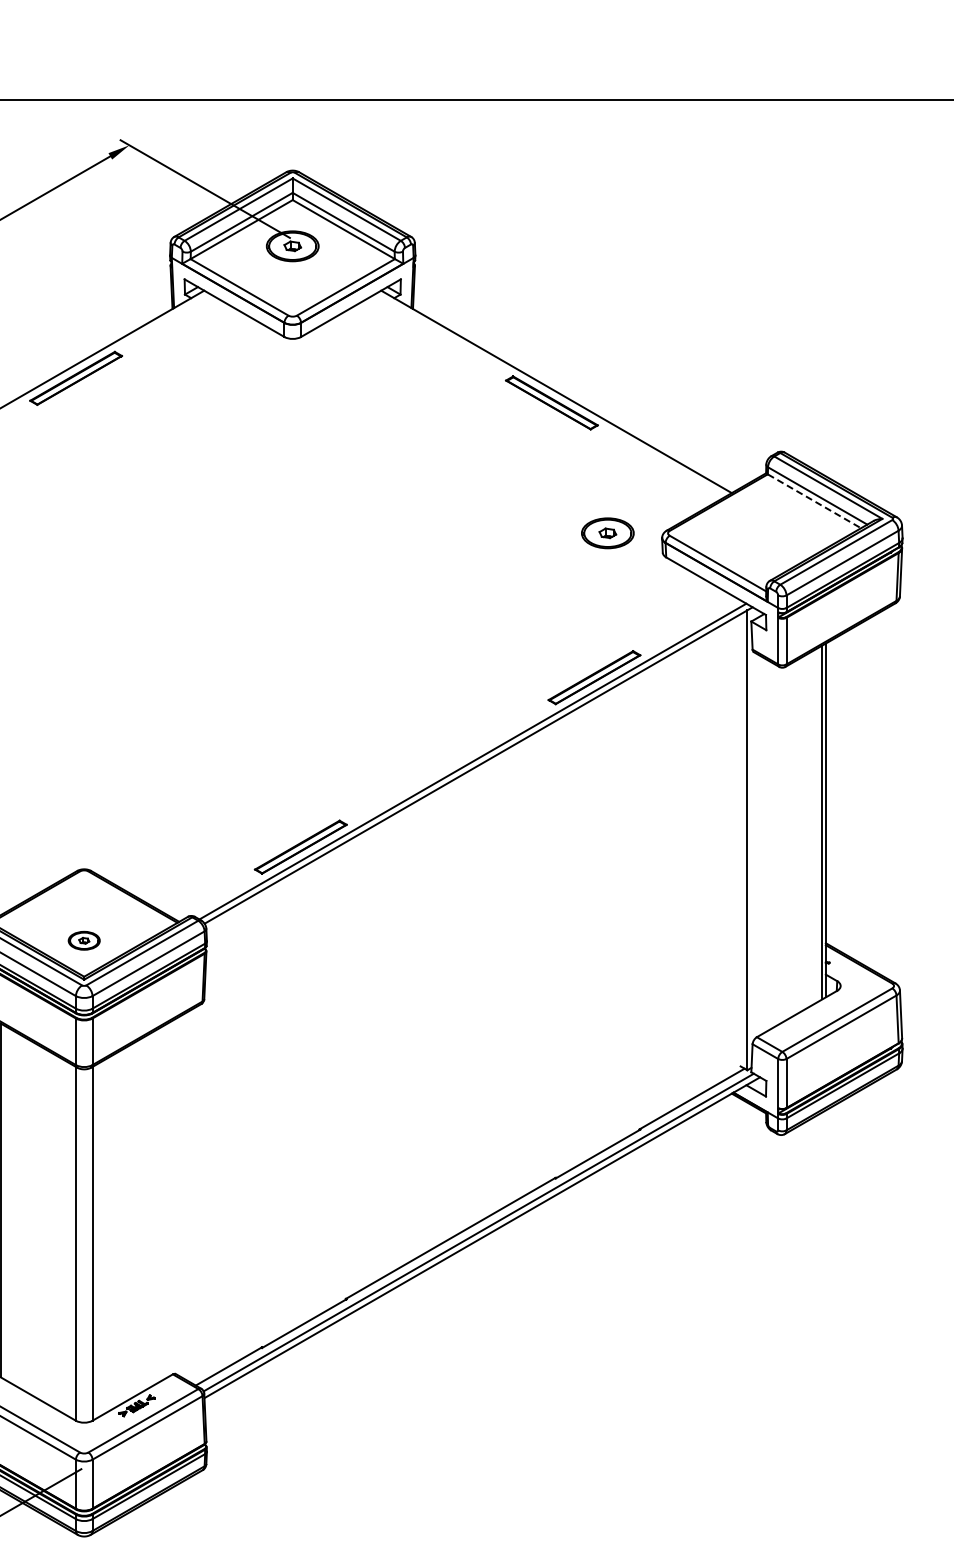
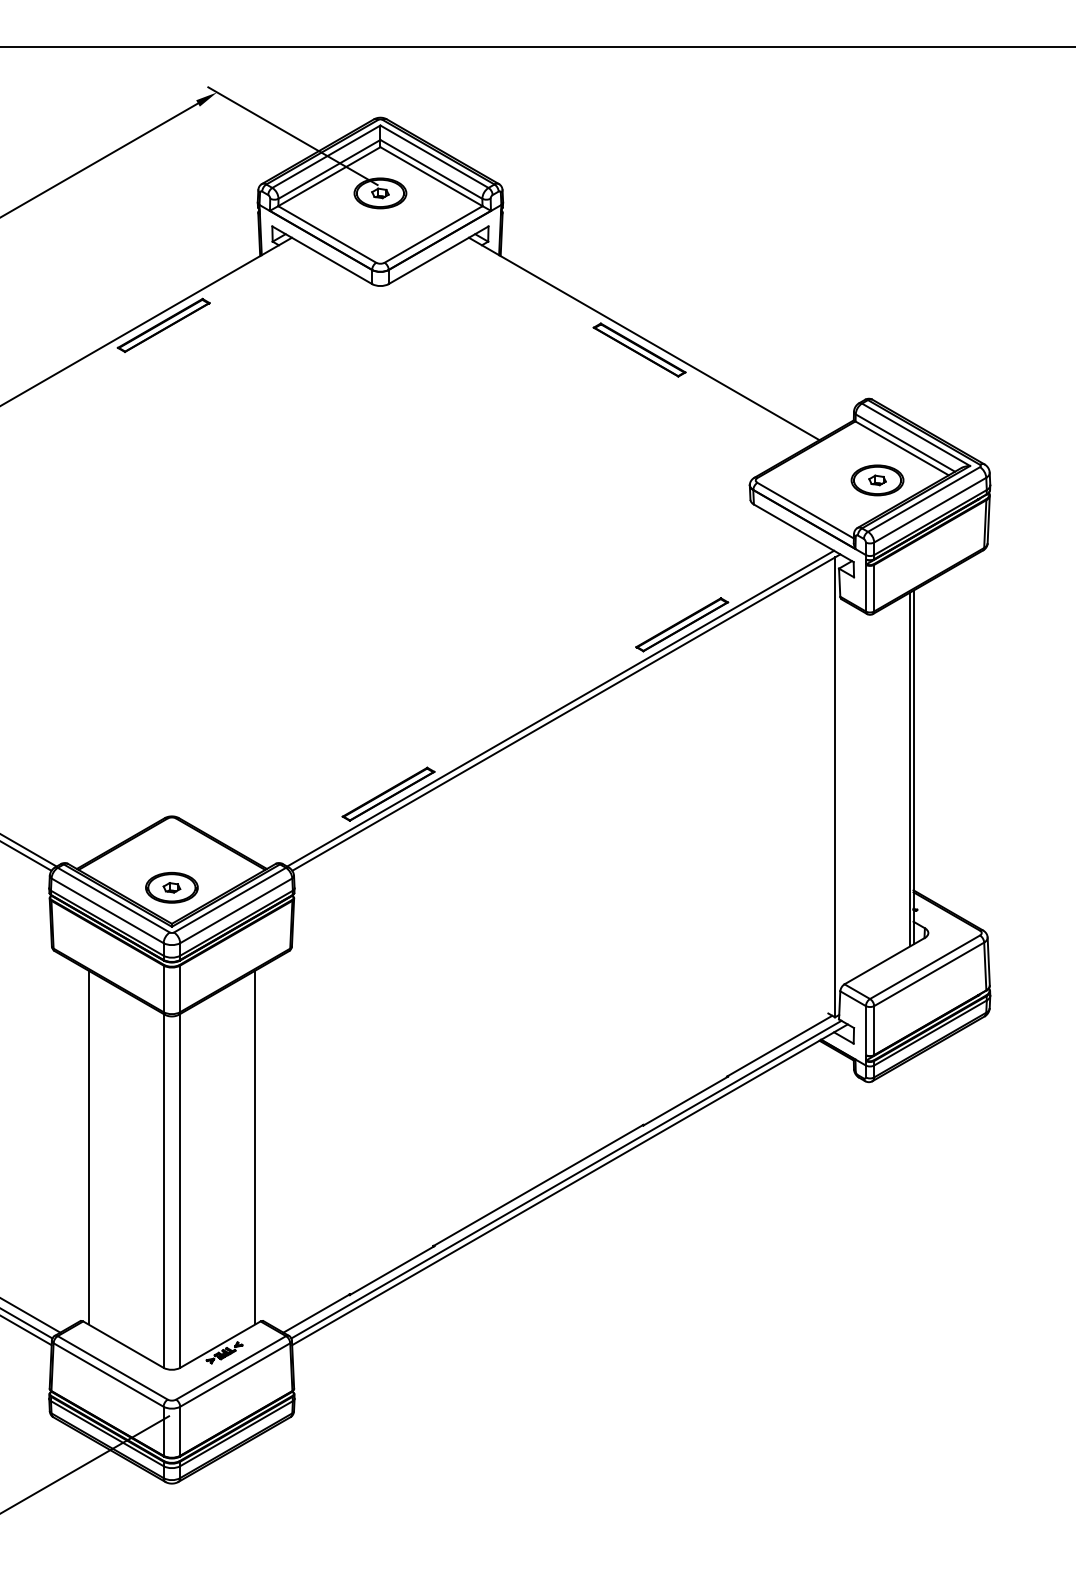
line: (814, 501) -> (902, 448), dashed -> solid
part: (607, 533) -> (877, 480), moved
part: (83, 940) -> (171, 887), size x1.67
line: (167, 1200) -> (255, 1147), added

